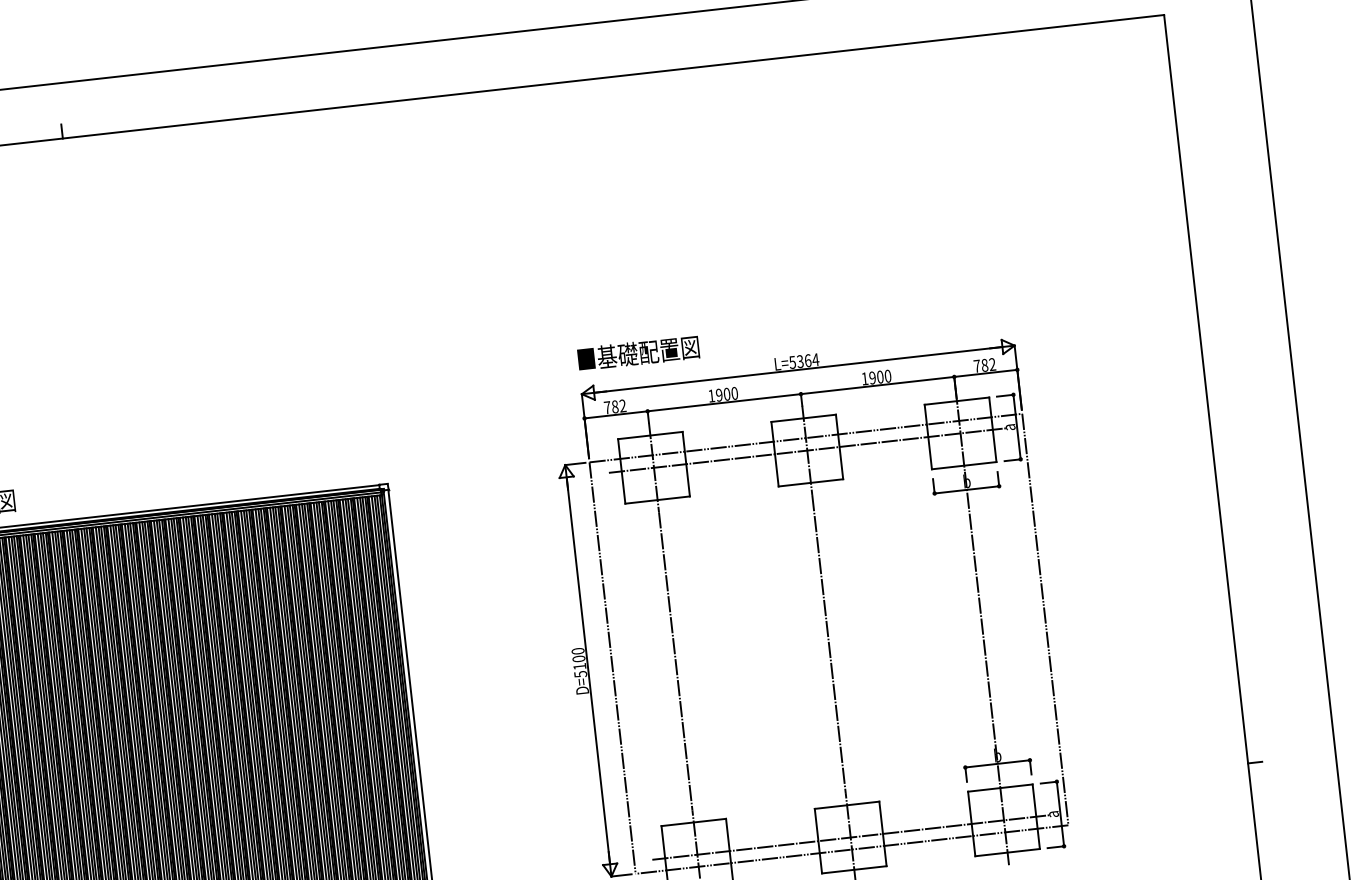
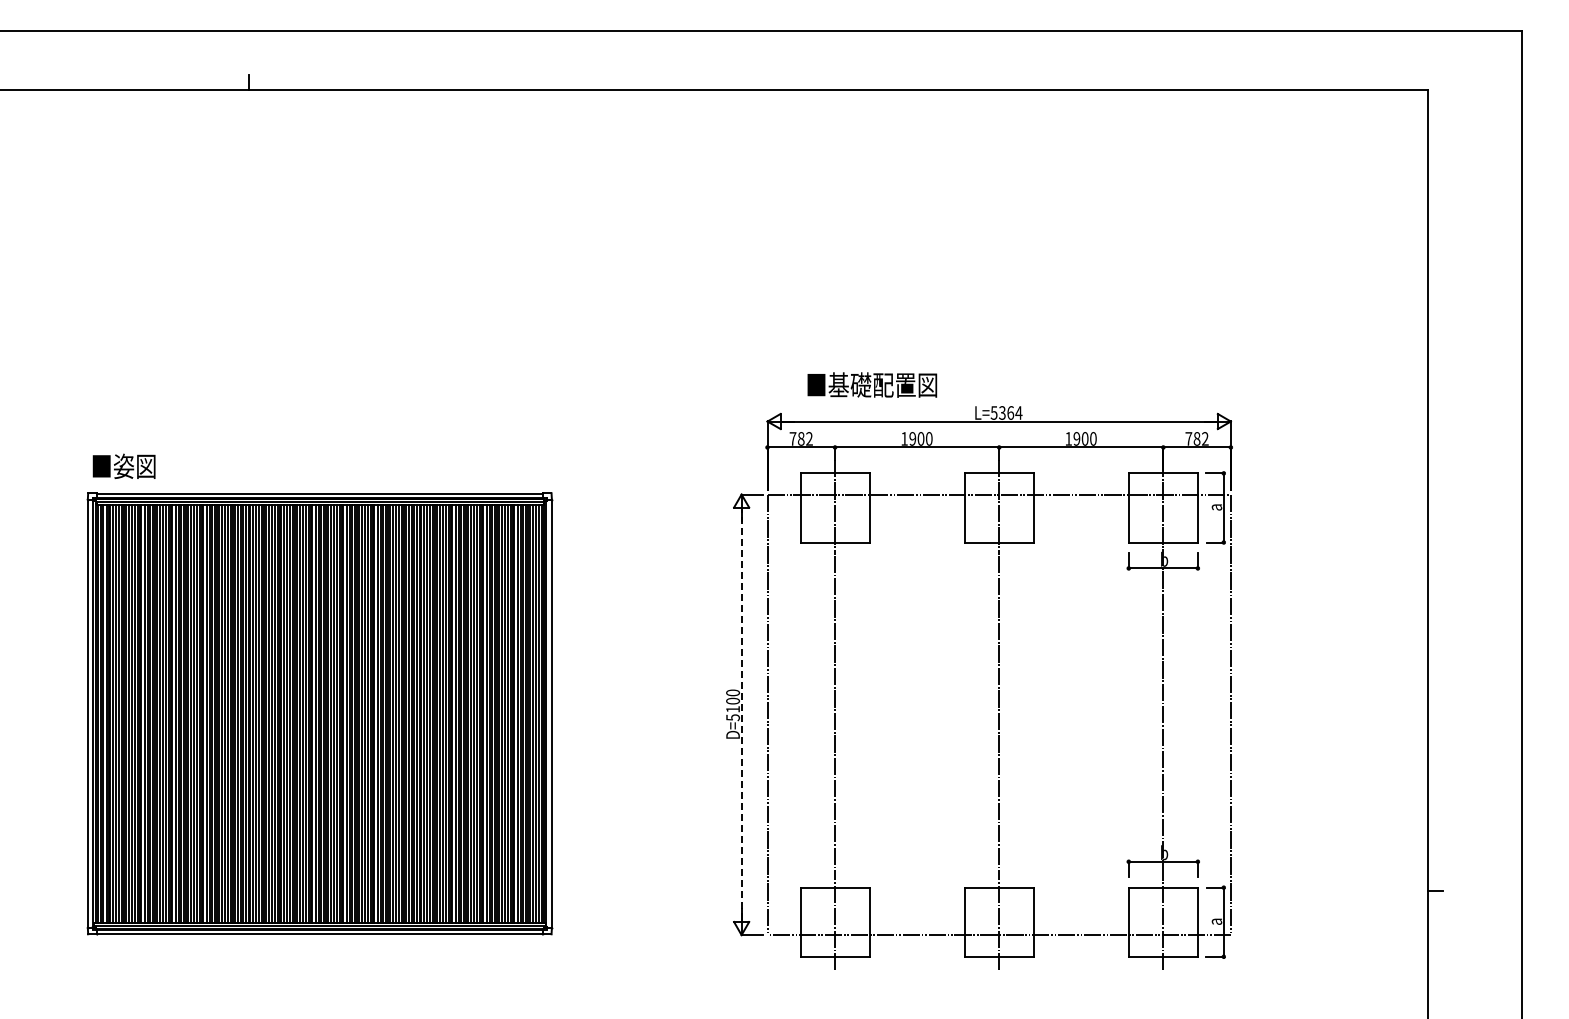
text: (638, 352) -> (872, 384), moved
line: (807, 450) -> (999, 507), removed
line: (588, 670) -> (741, 714), solid -> dashed
line: (851, 837) -> (999, 922), removed

